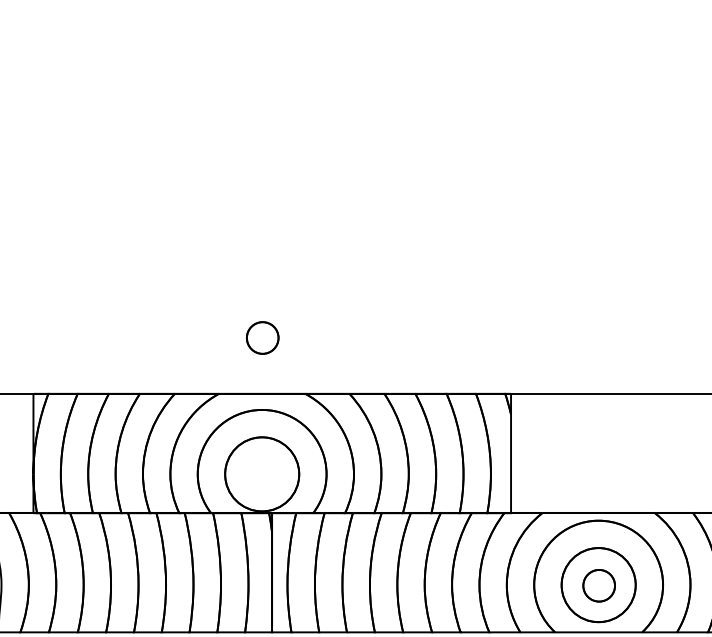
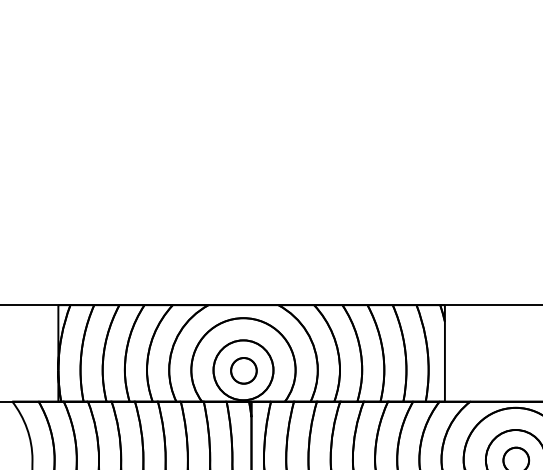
part: (262, 337) -> (243, 370), moved

